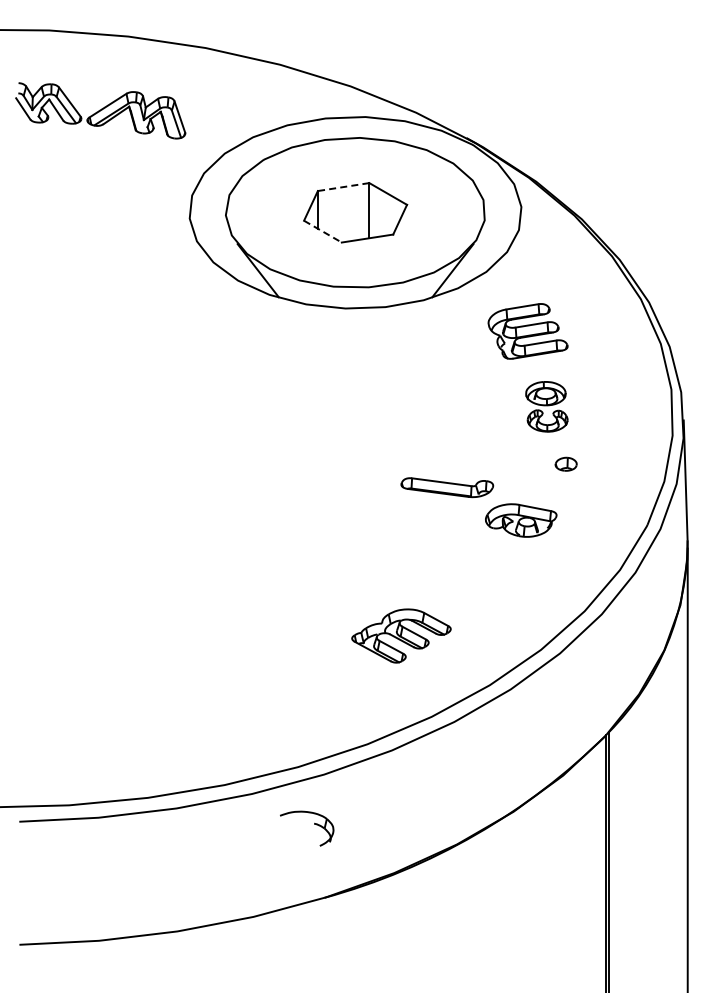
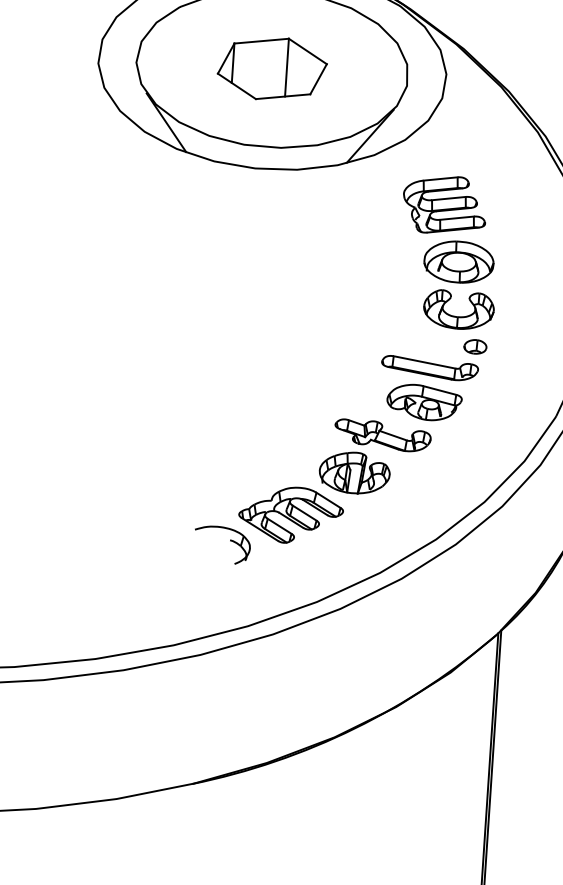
line: (343, 187) -> (261, 41), dashed -> solid
line: (322, 231) -> (236, 86), dashed -> solid
part: (546, 406) -> (458, 285), size x1.67
part: (447, 487) -> (430, 368), moved
part: (477, 576) -> (374, 458), added
part: (314, 824) -> (230, 541), moved

